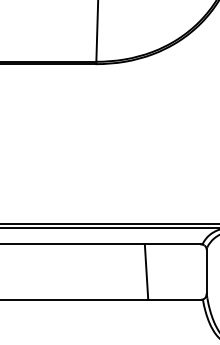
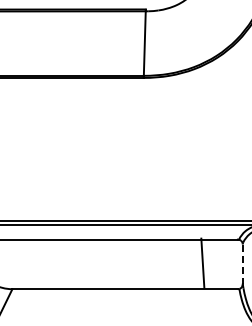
line: (146, 272) -> (202, 263), moved
line: (206, 272) -> (242, 264), solid -> dashed

